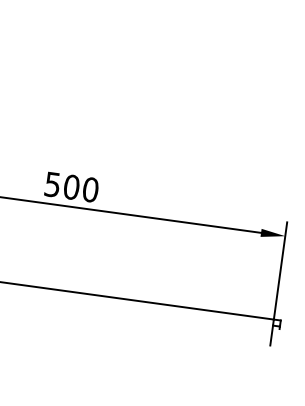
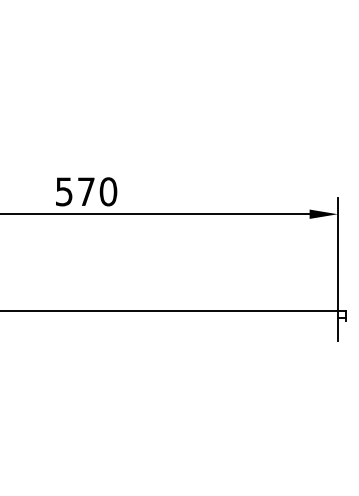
text: (71, 187) -> (86, 191), 500 -> 570

